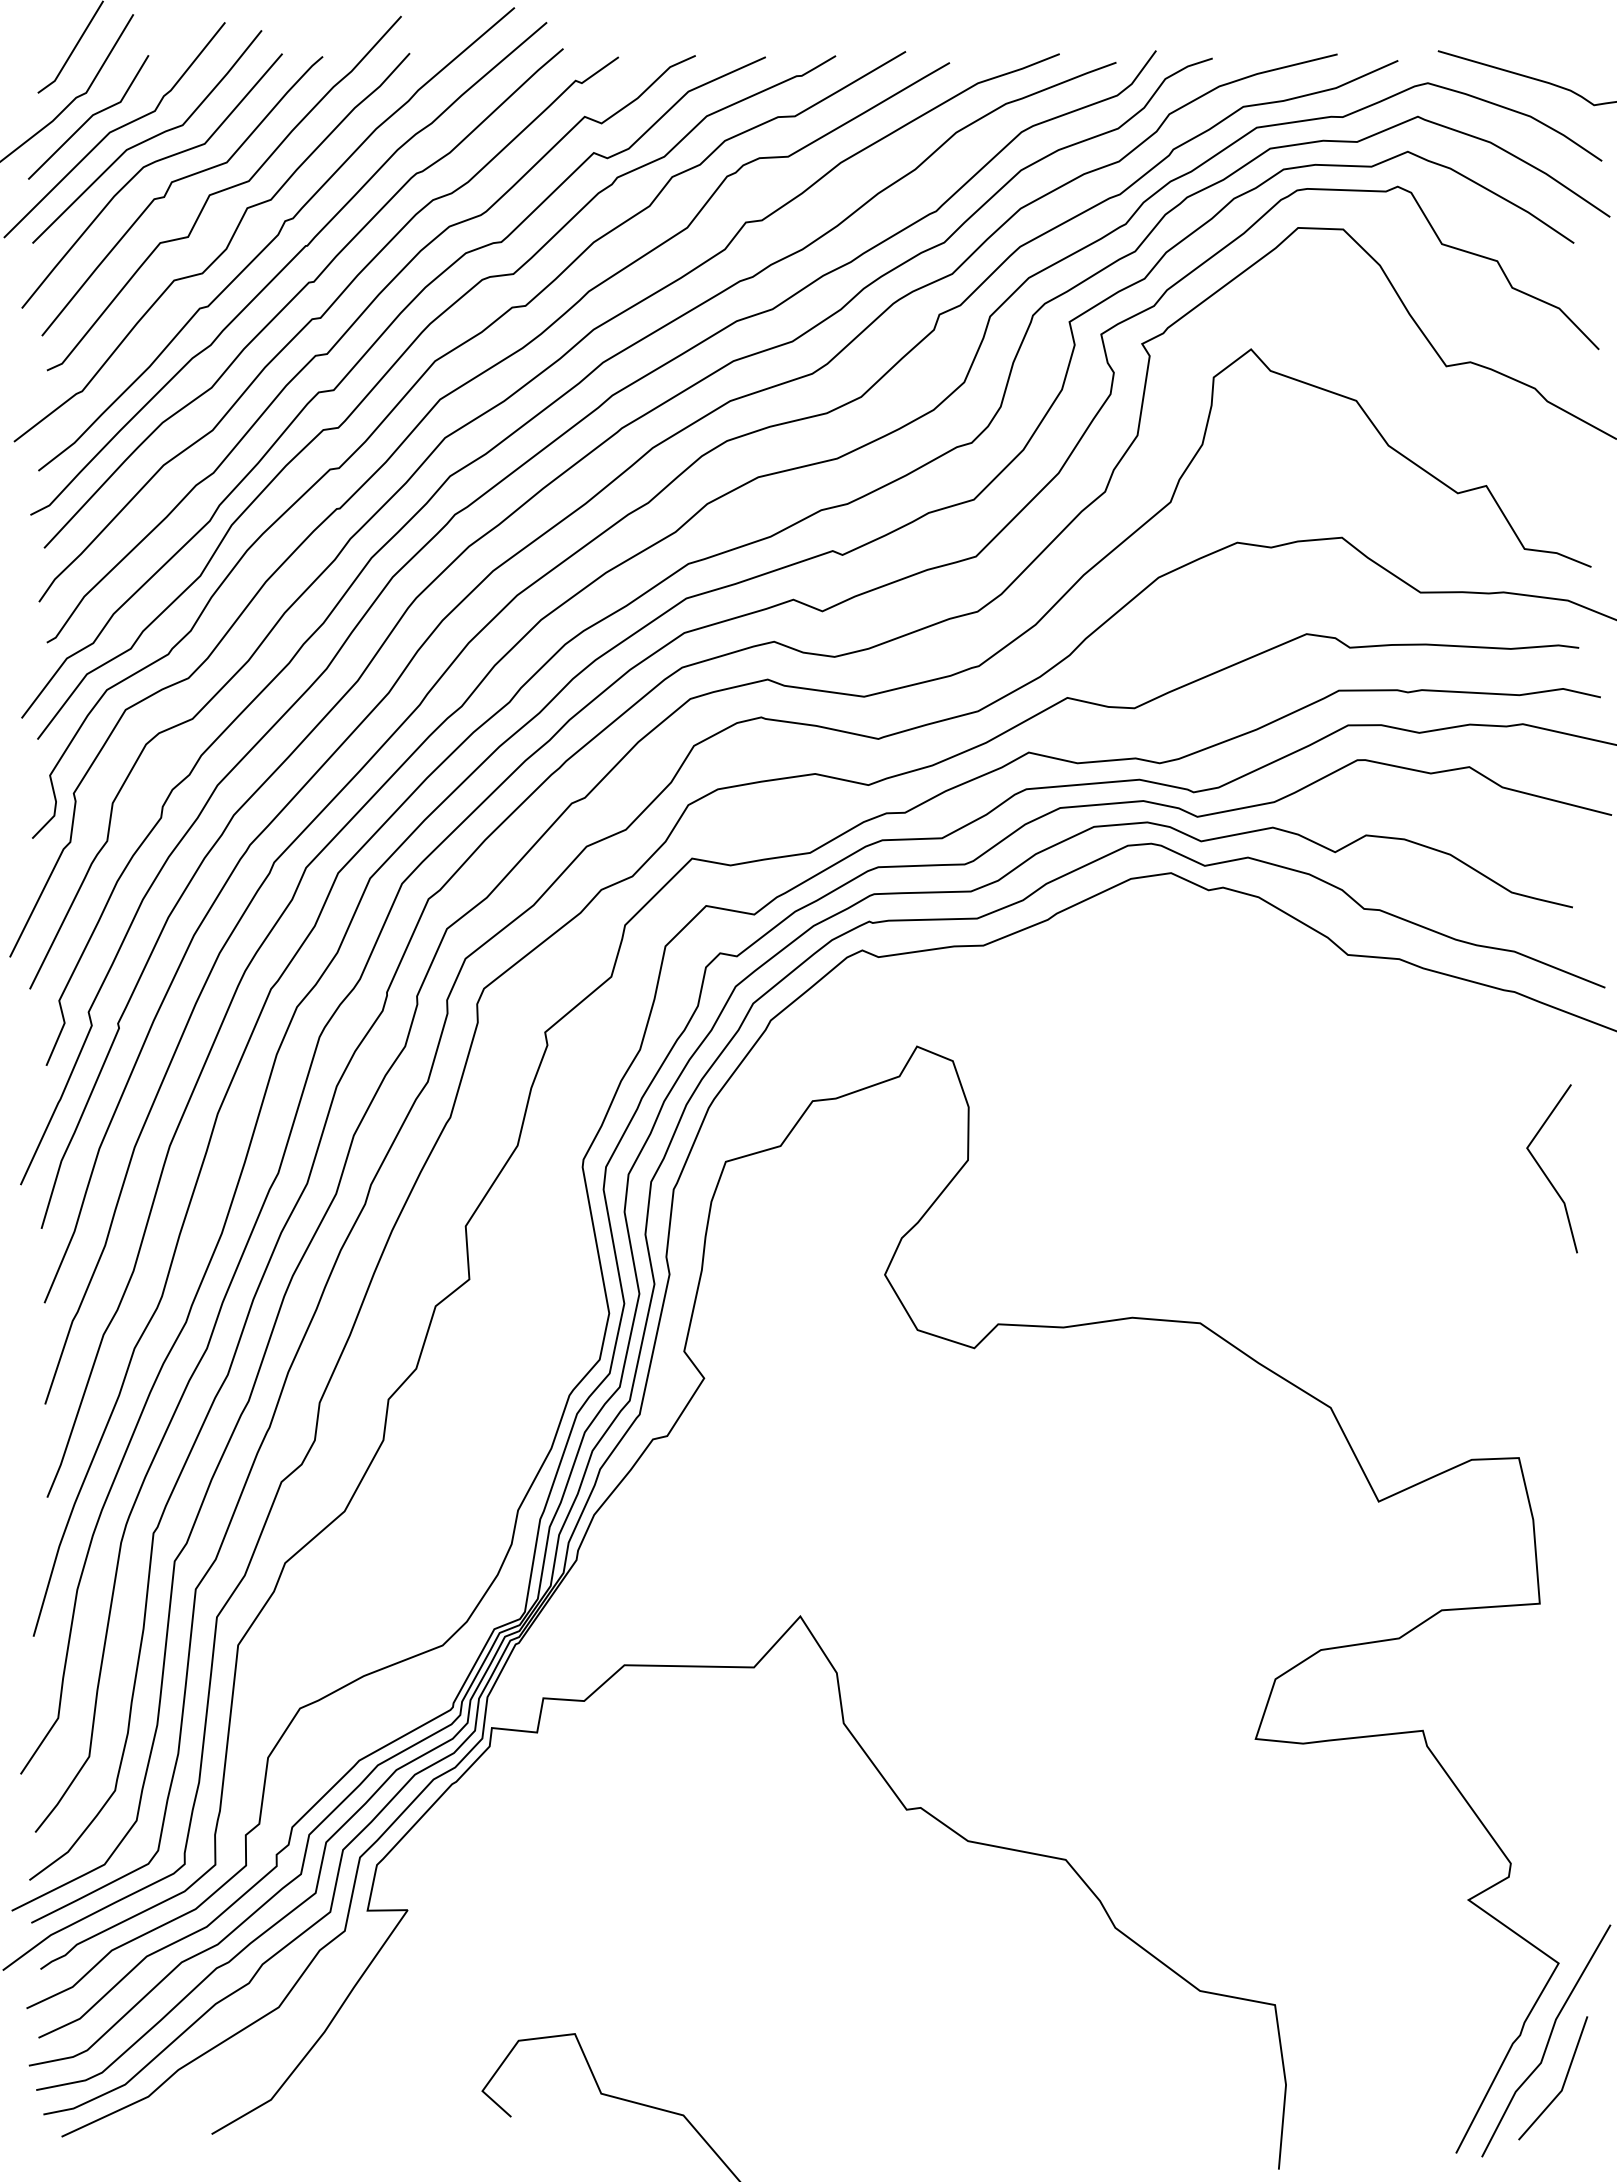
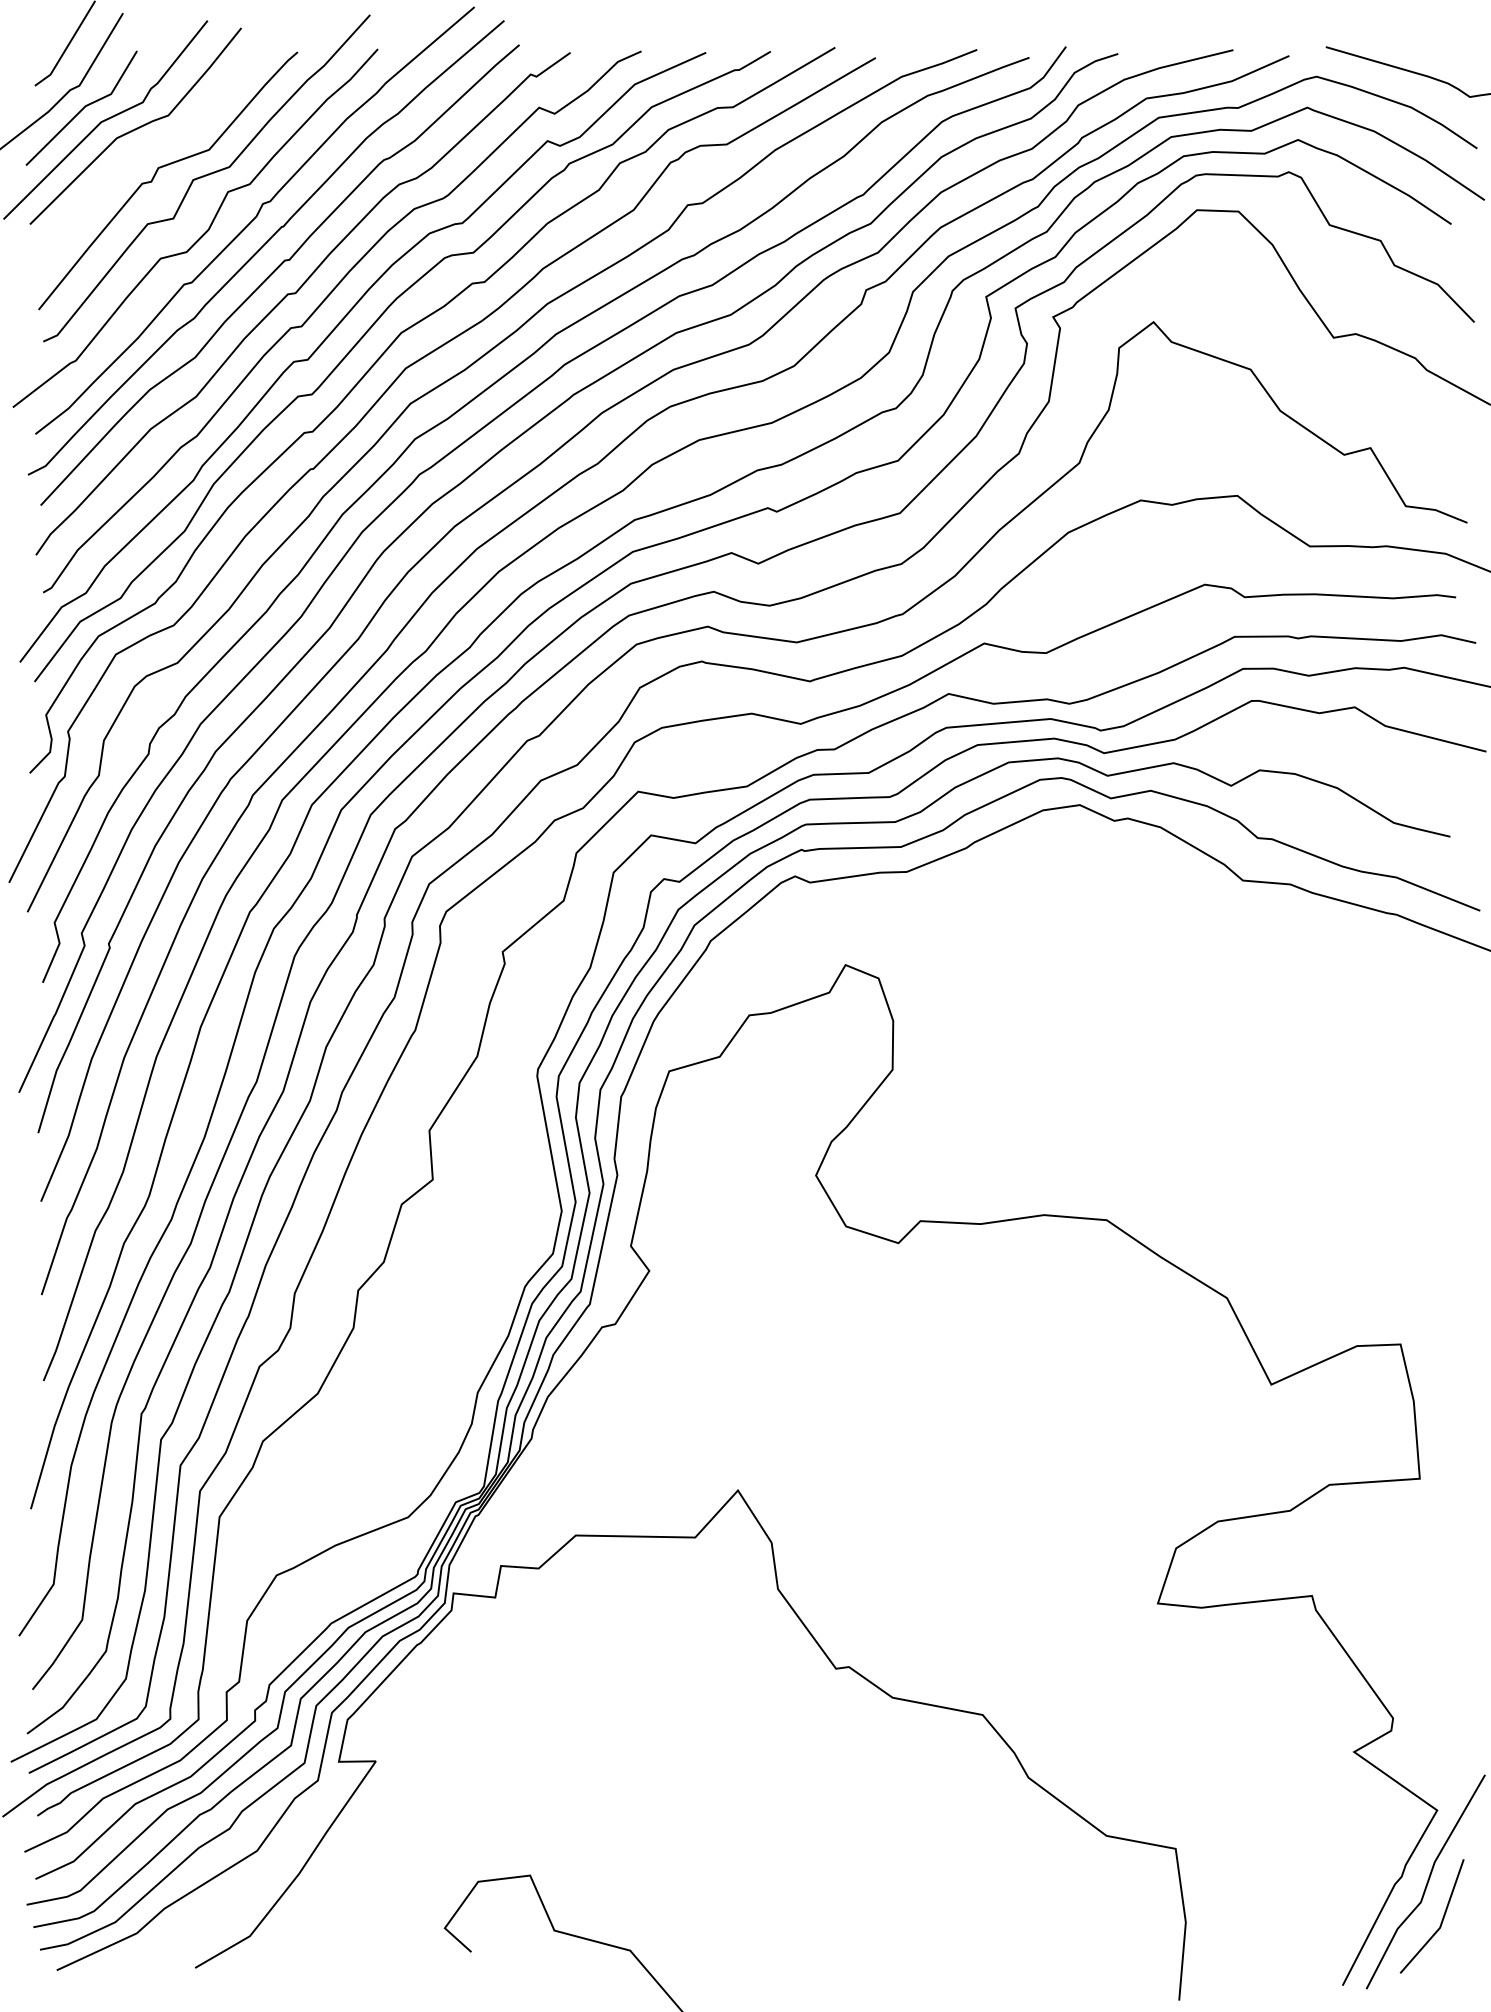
curve: (141, 170) -> (130, 157), removed
line: (1544, 1171) -> (1424, 1080), removed

